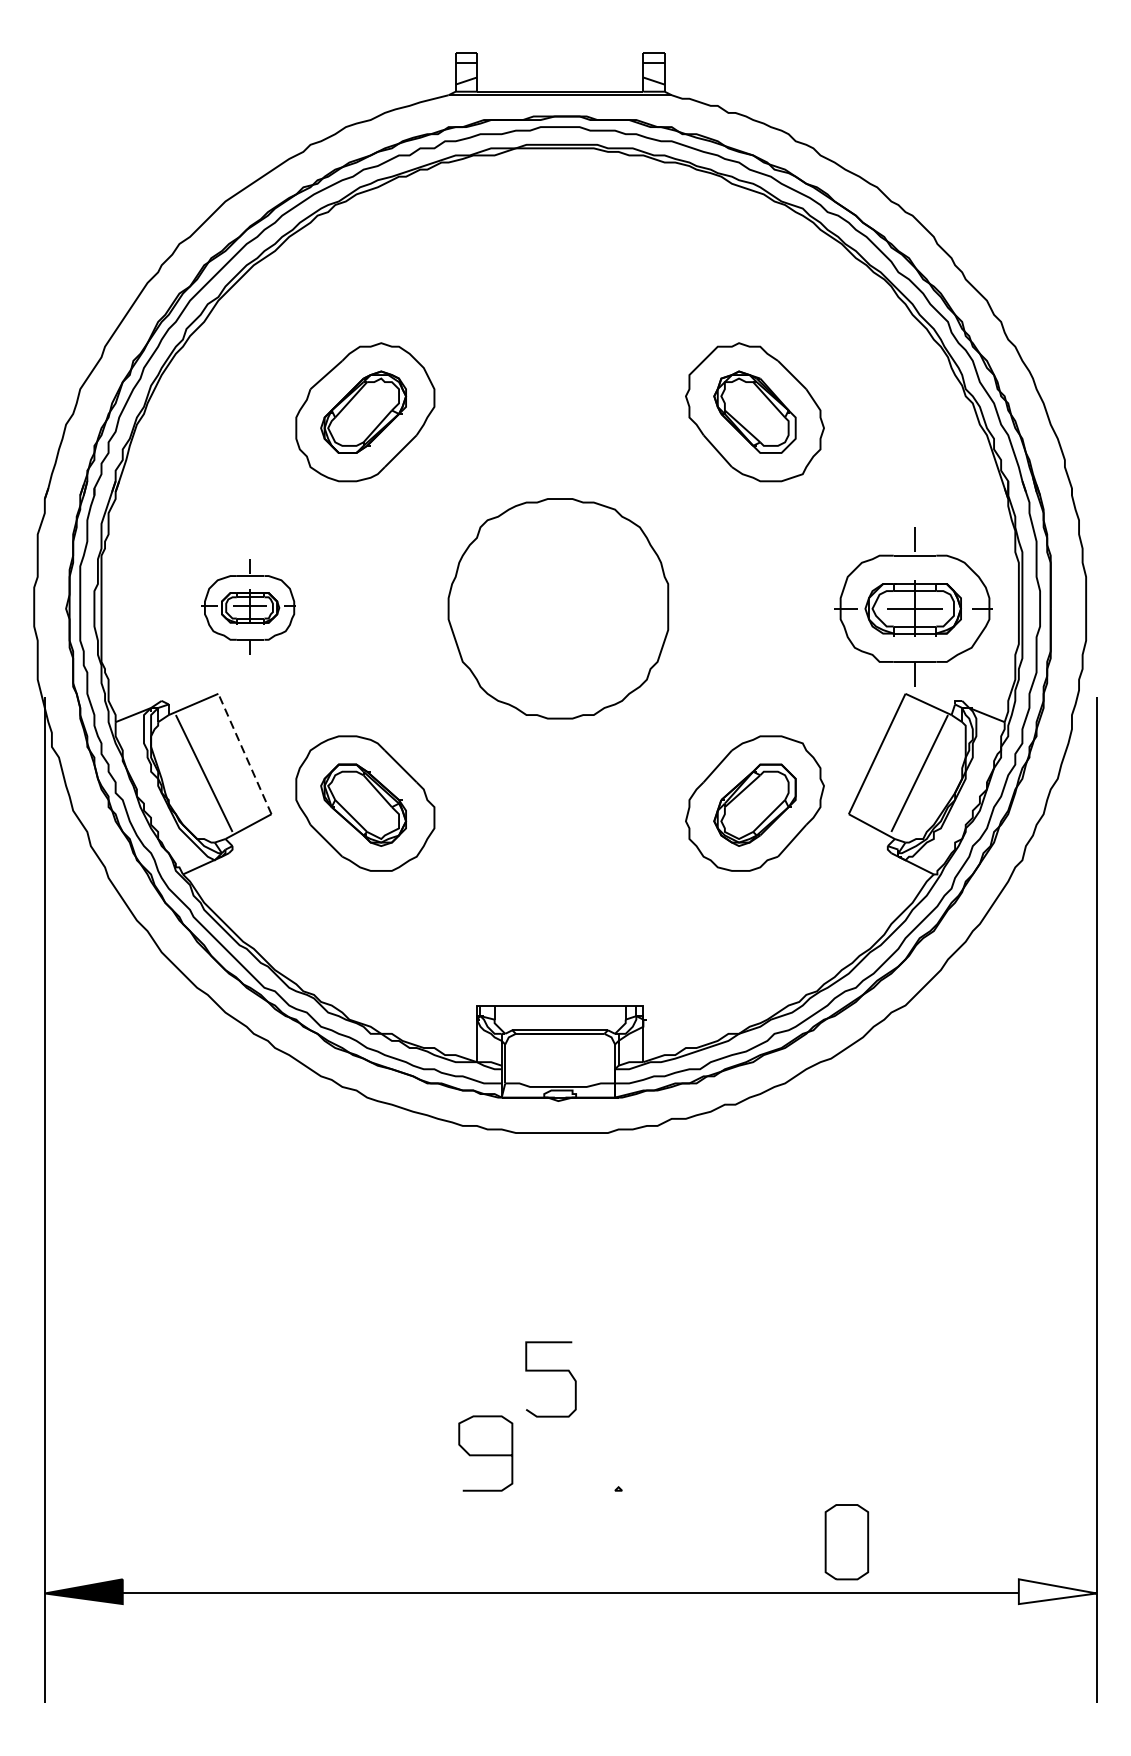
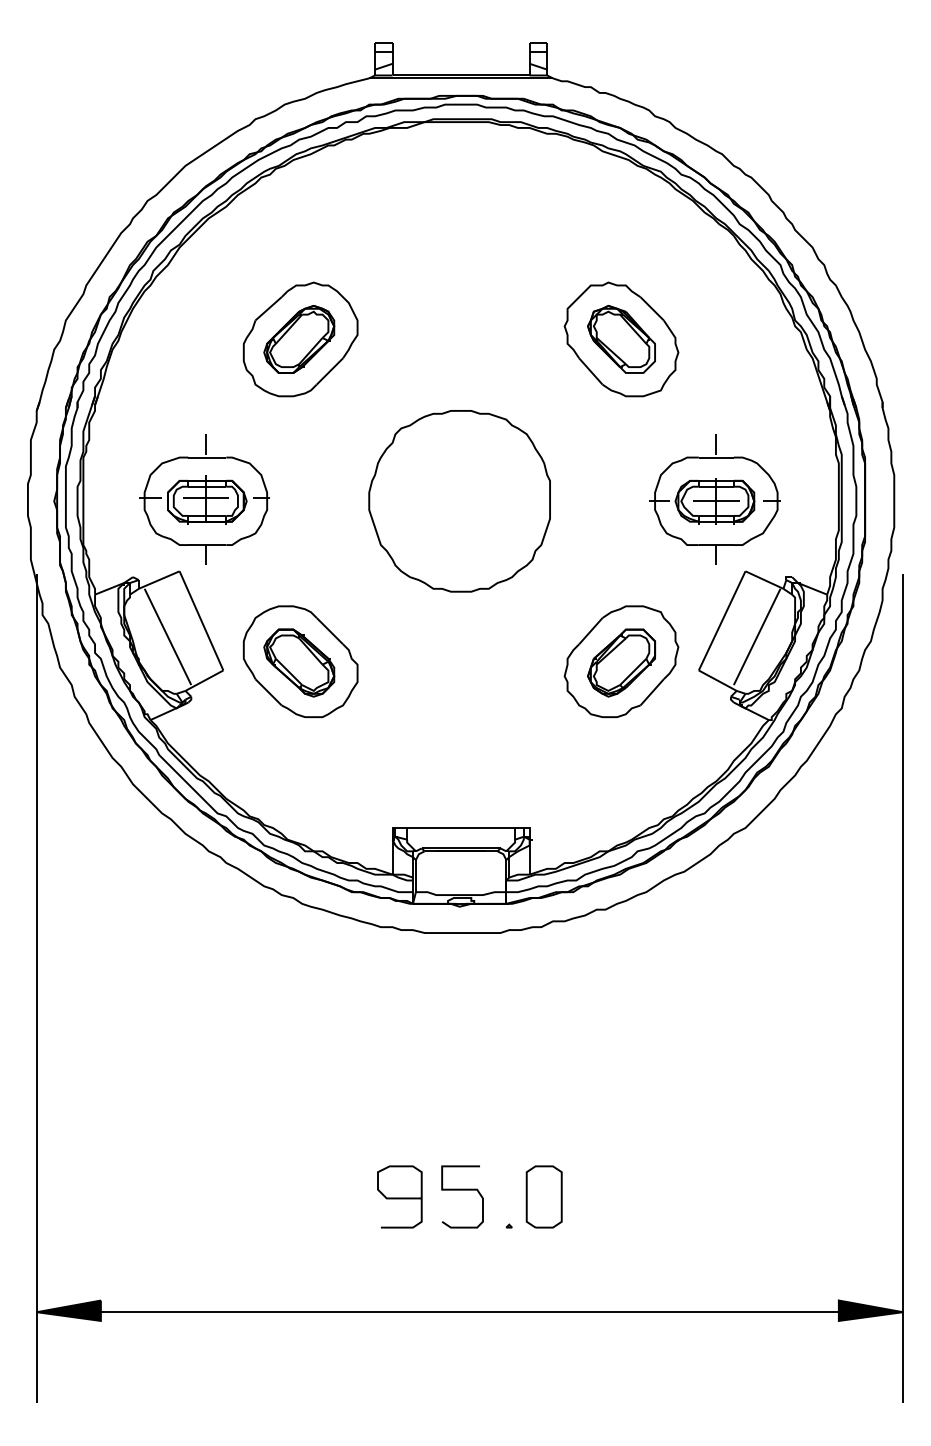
part: (248, 606) -> (204, 499), size x1.67
part: (912, 606) -> (714, 499), moved
line: (244, 753) -> (201, 620), dashed -> solid
curve: (550, 1371) -> (462, 1190), moved
part: (846, 1541) -> (543, 1196), moved
fill: (1057, 1591) -> (870, 1310), added

